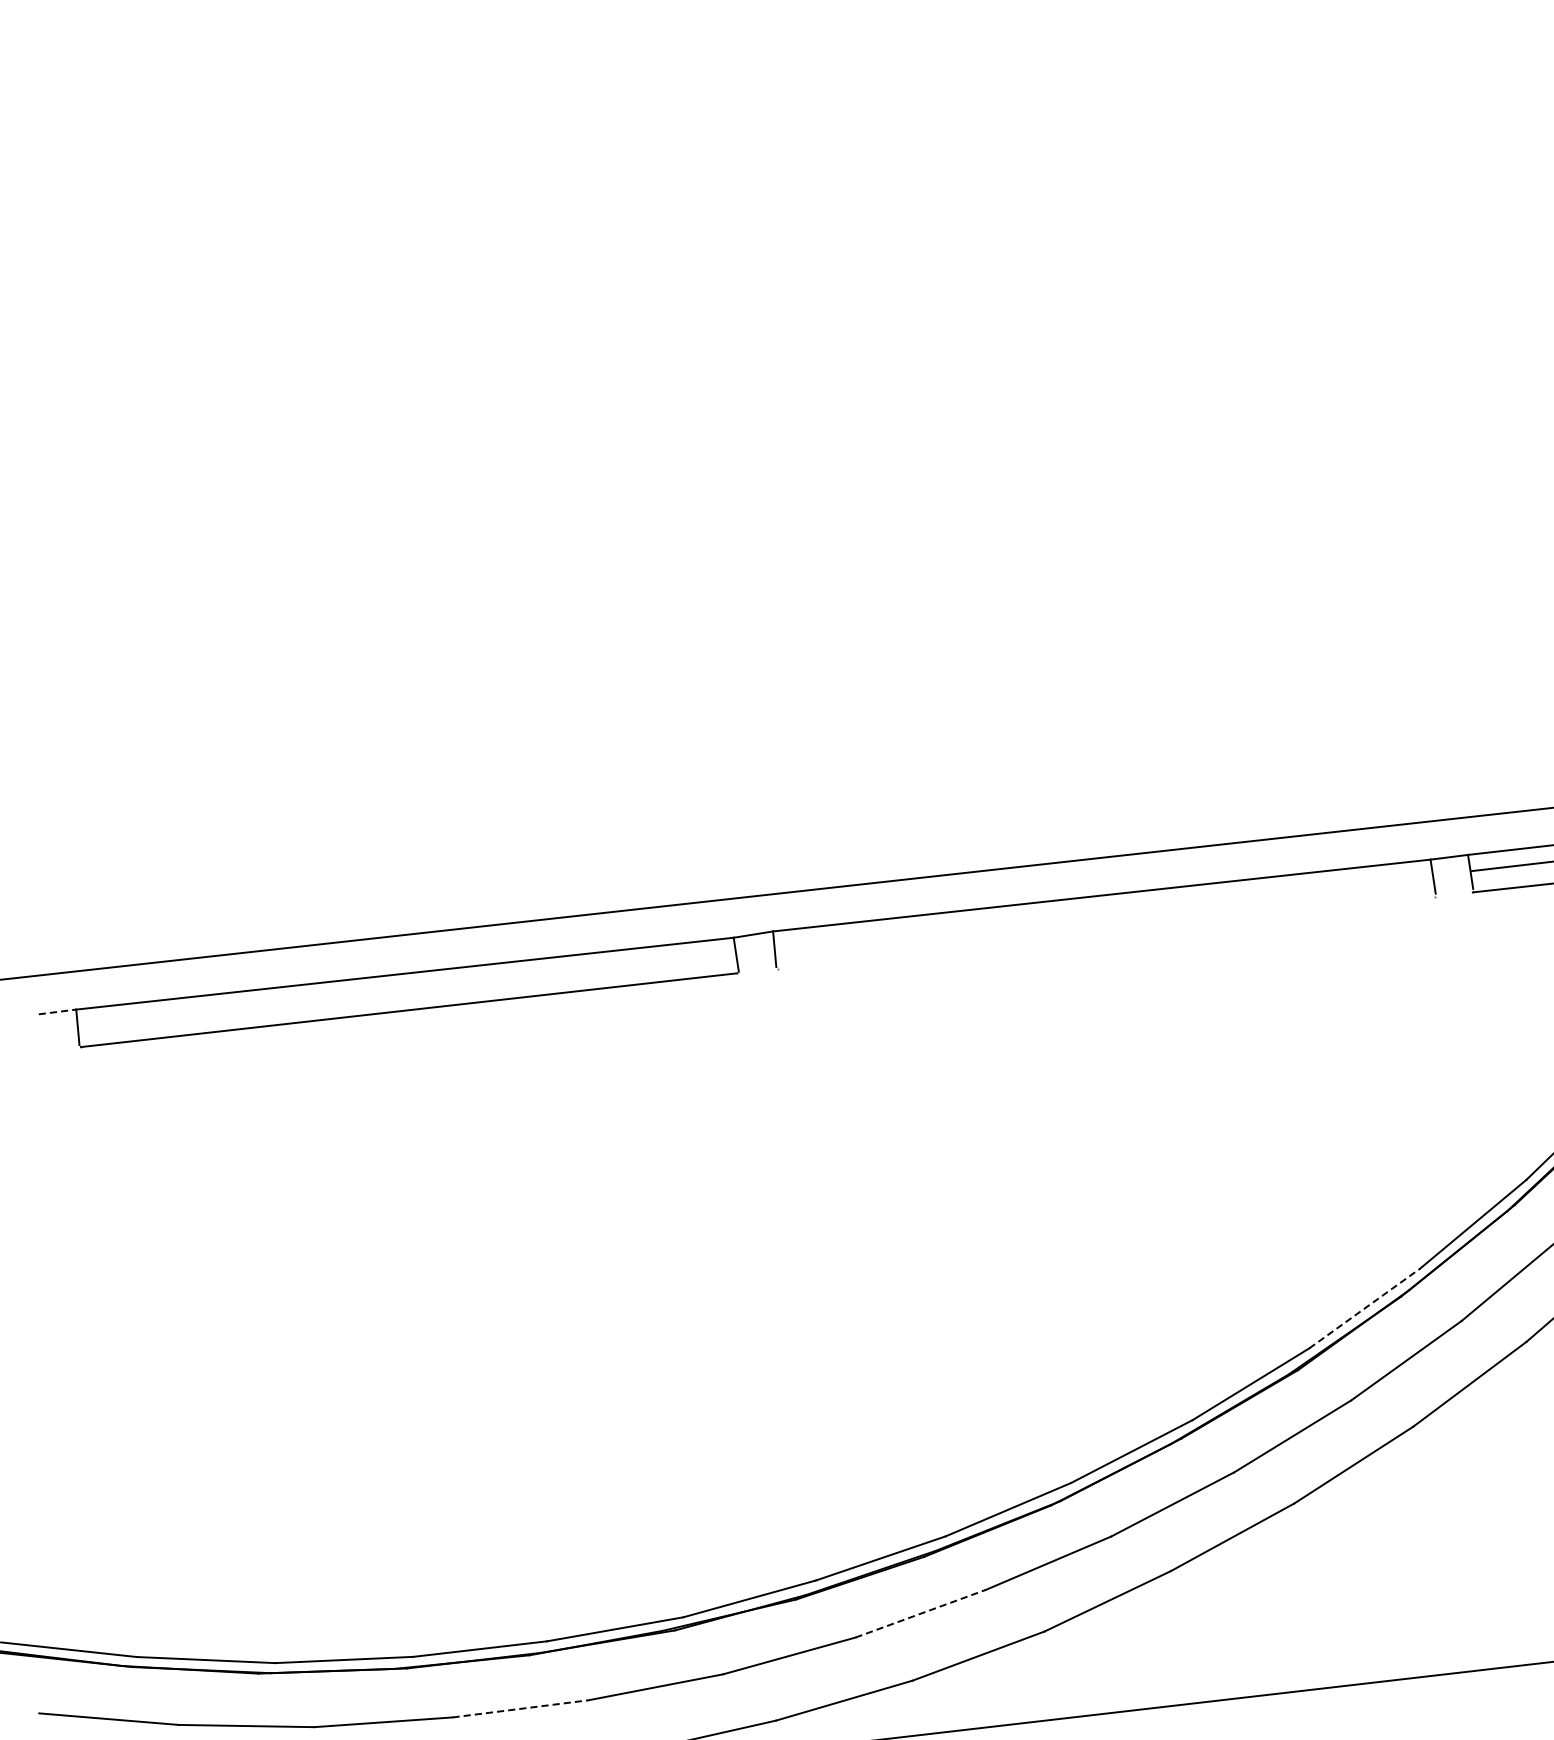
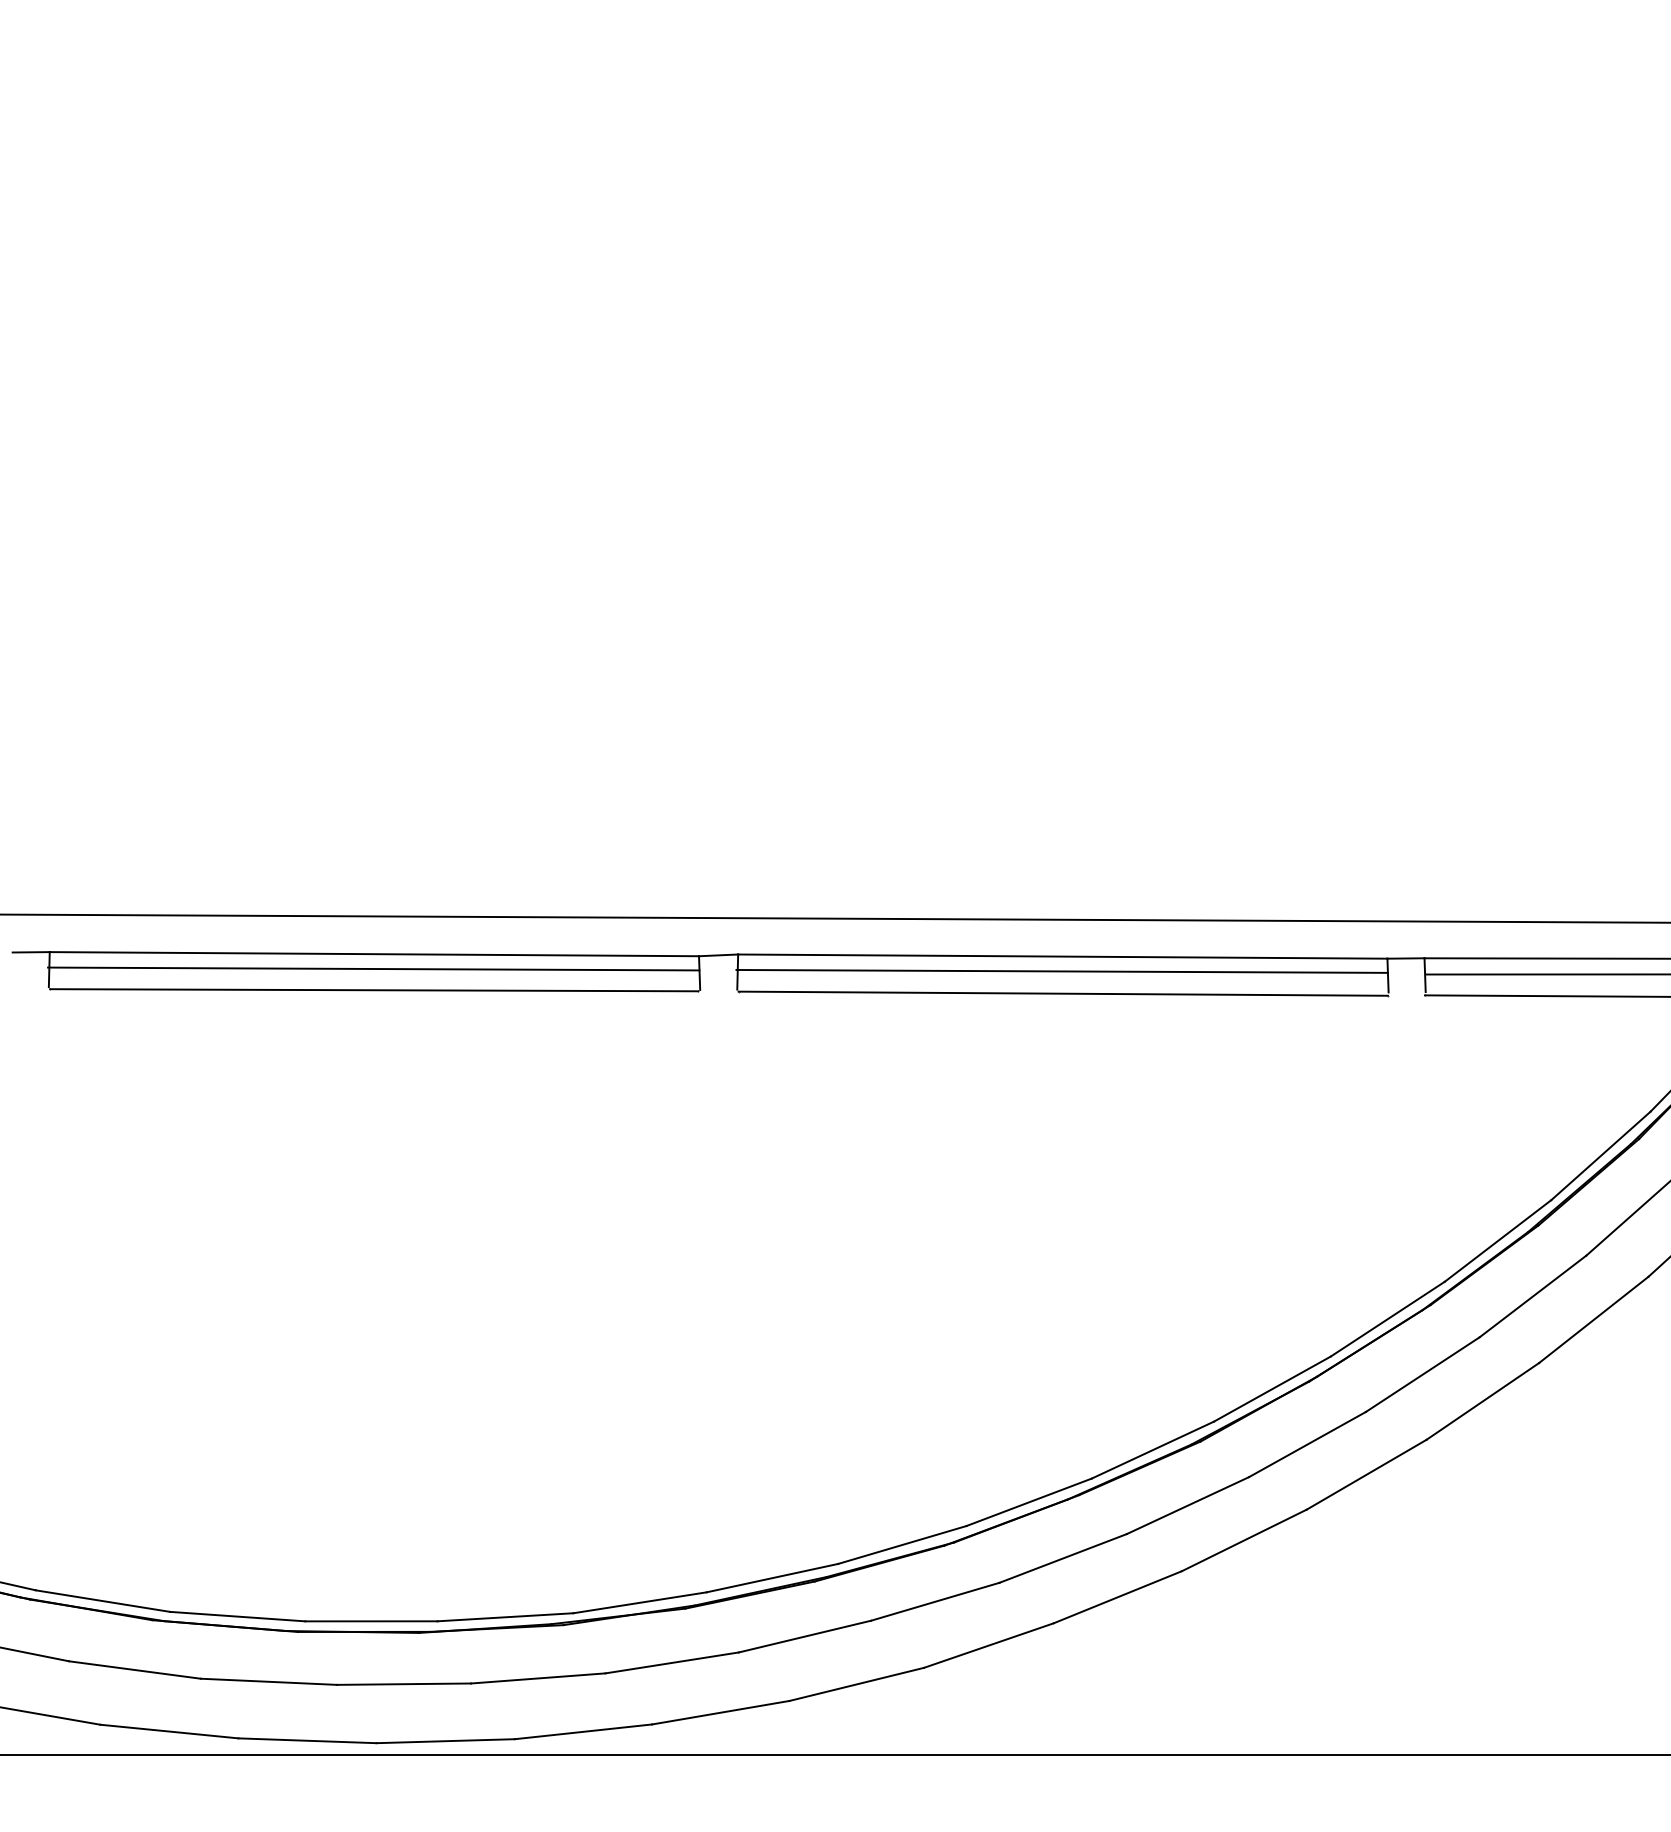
line: (1102, 909) -> (1061, 970), added
line: (1105, 932) -> (1062, 993), added
line: (405, 988) -> (373, 968), added
line: (57, 1012) -> (31, 952), dashed -> solid
line: (1364, 1309) -> (1272, 1389), dashed -> solid
line: (921, 1613) -> (805, 1636), dashed -> solid
line: (520, 1709) -> (404, 1684), dashed -> solid

